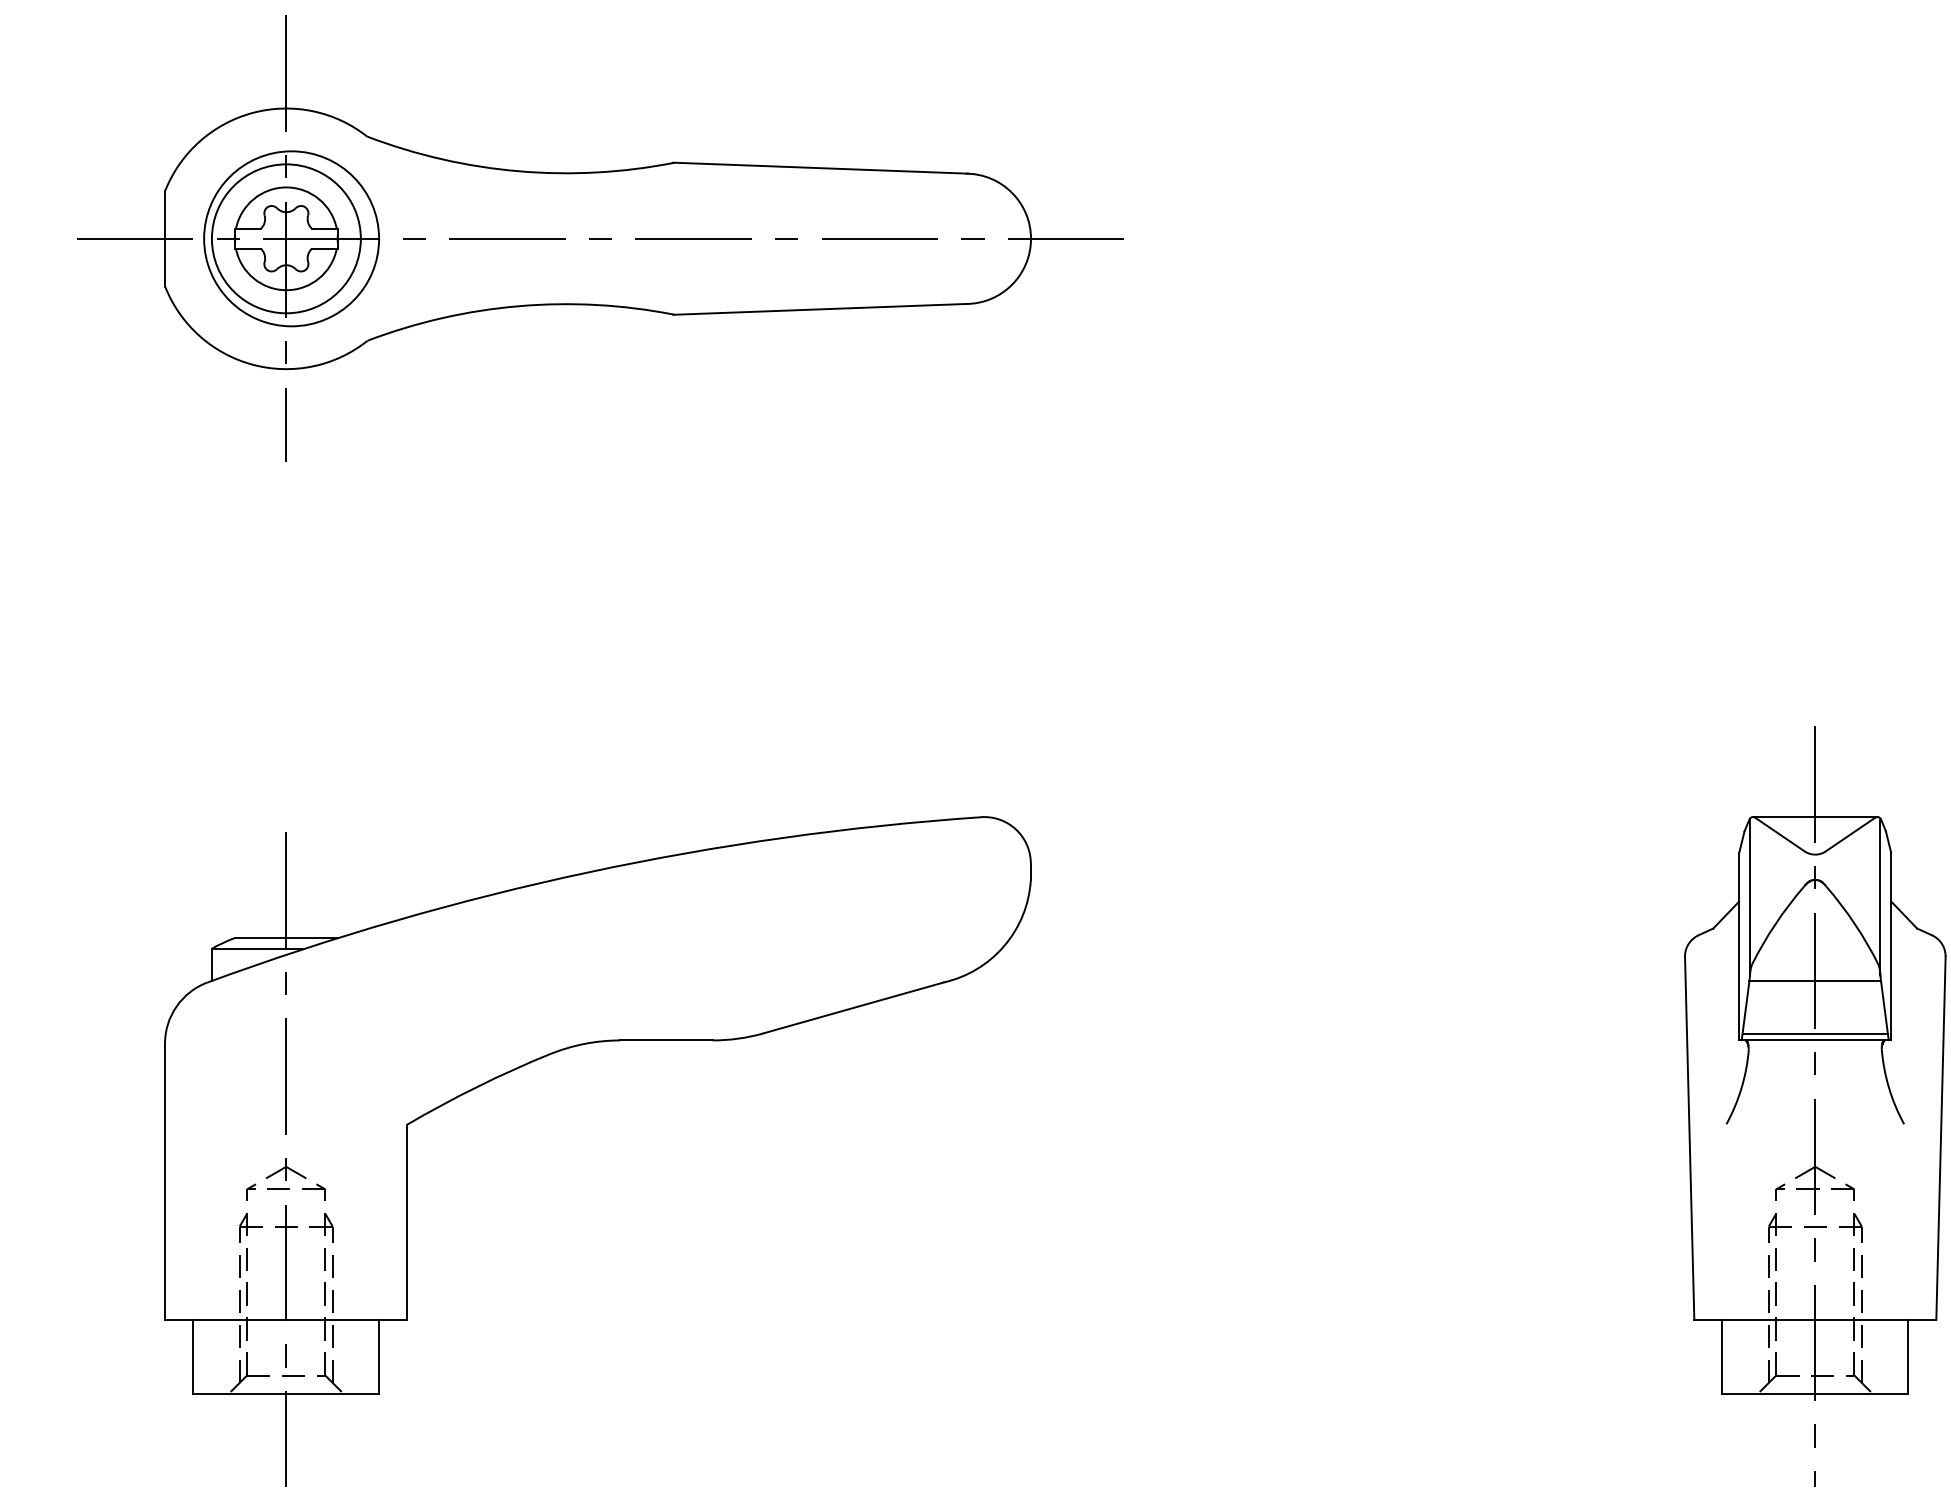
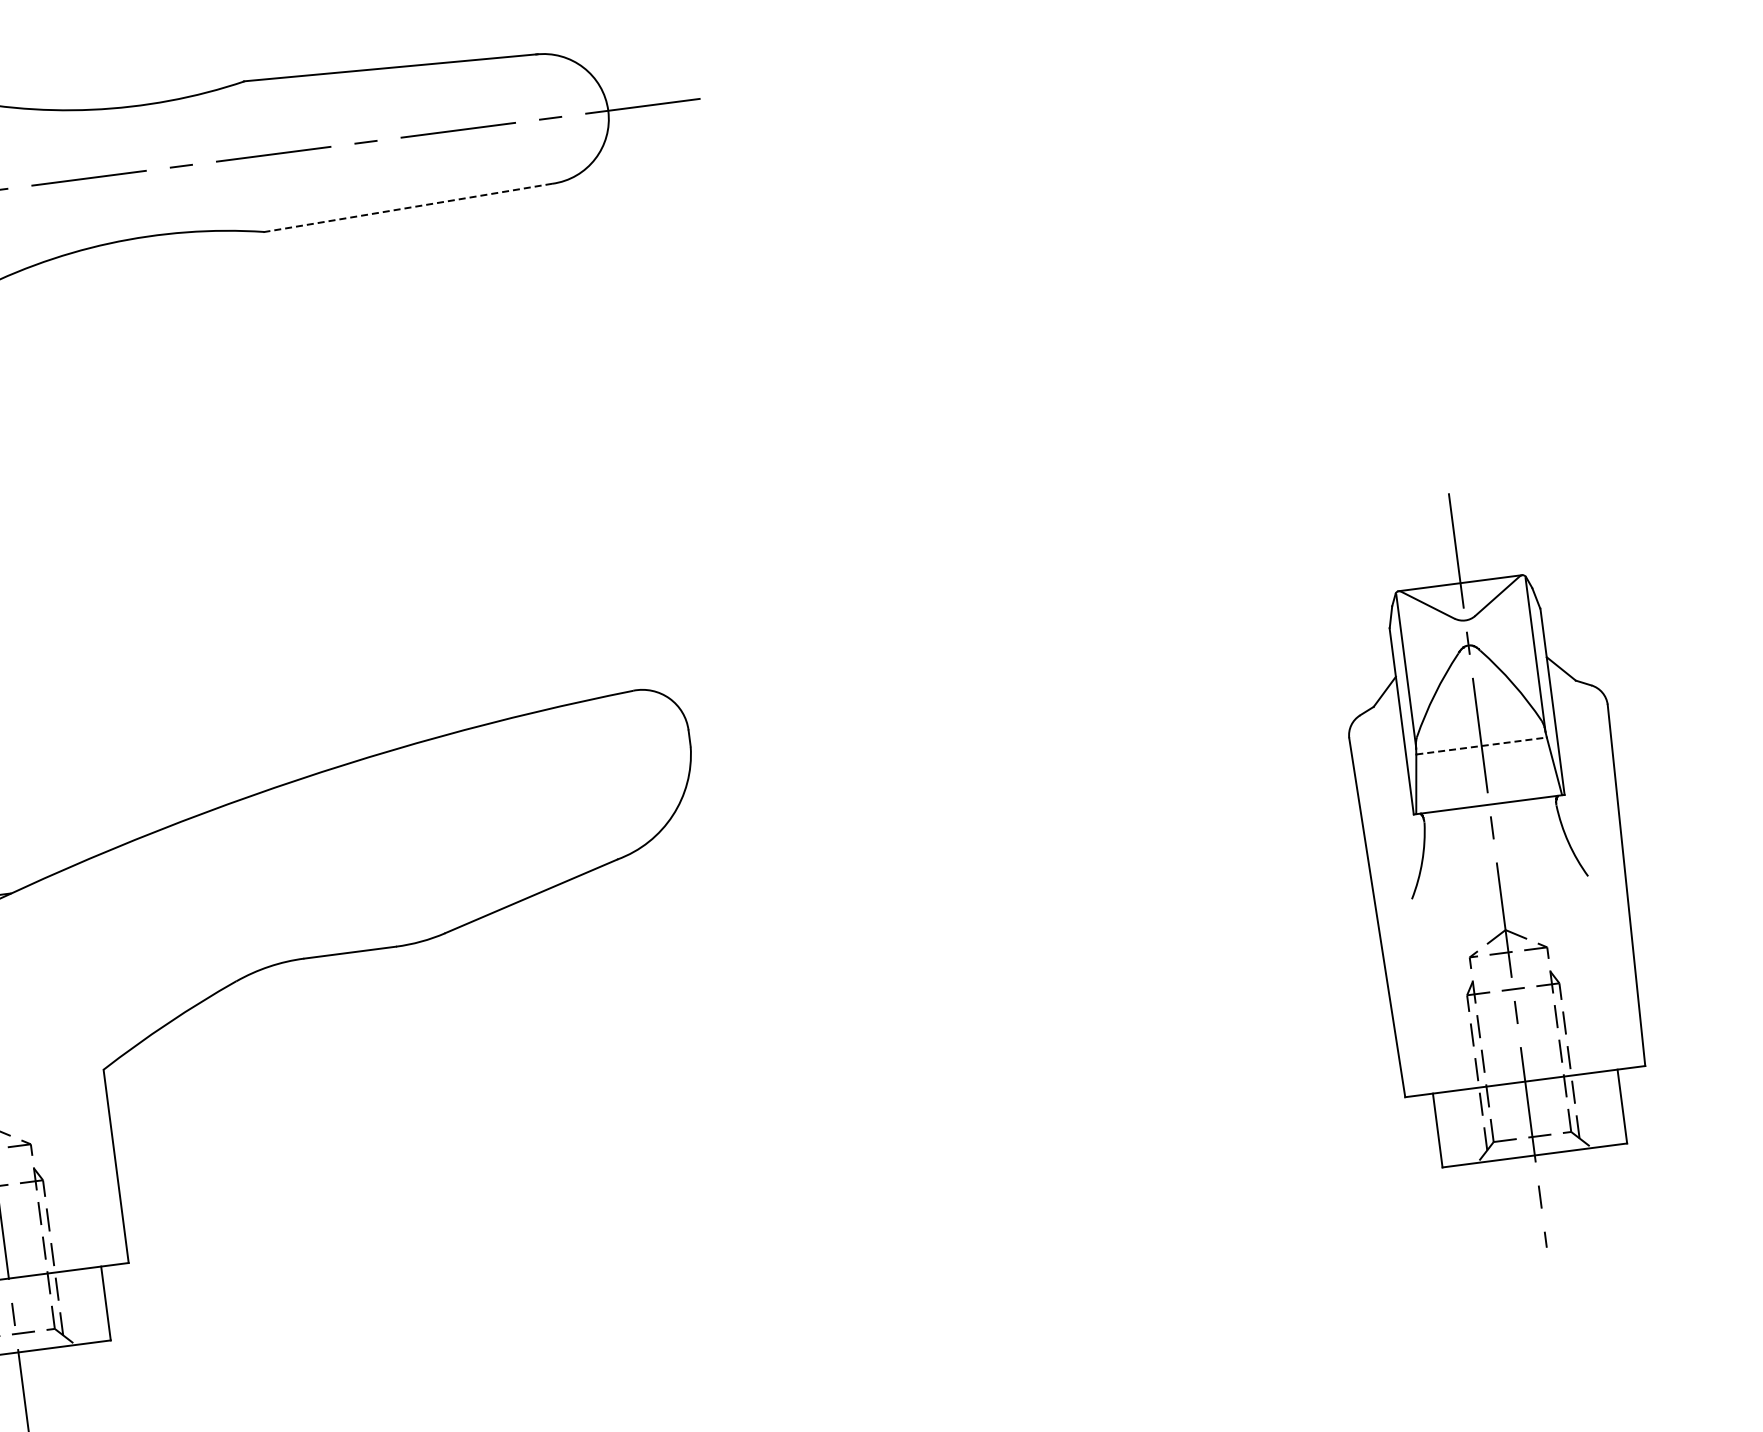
line: (820, 309) -> (408, 207), solid -> dashed
line: (1815, 981) -> (1481, 746), solid -> dashed
line: (1814, 1034) -> (1487, 798), removed

